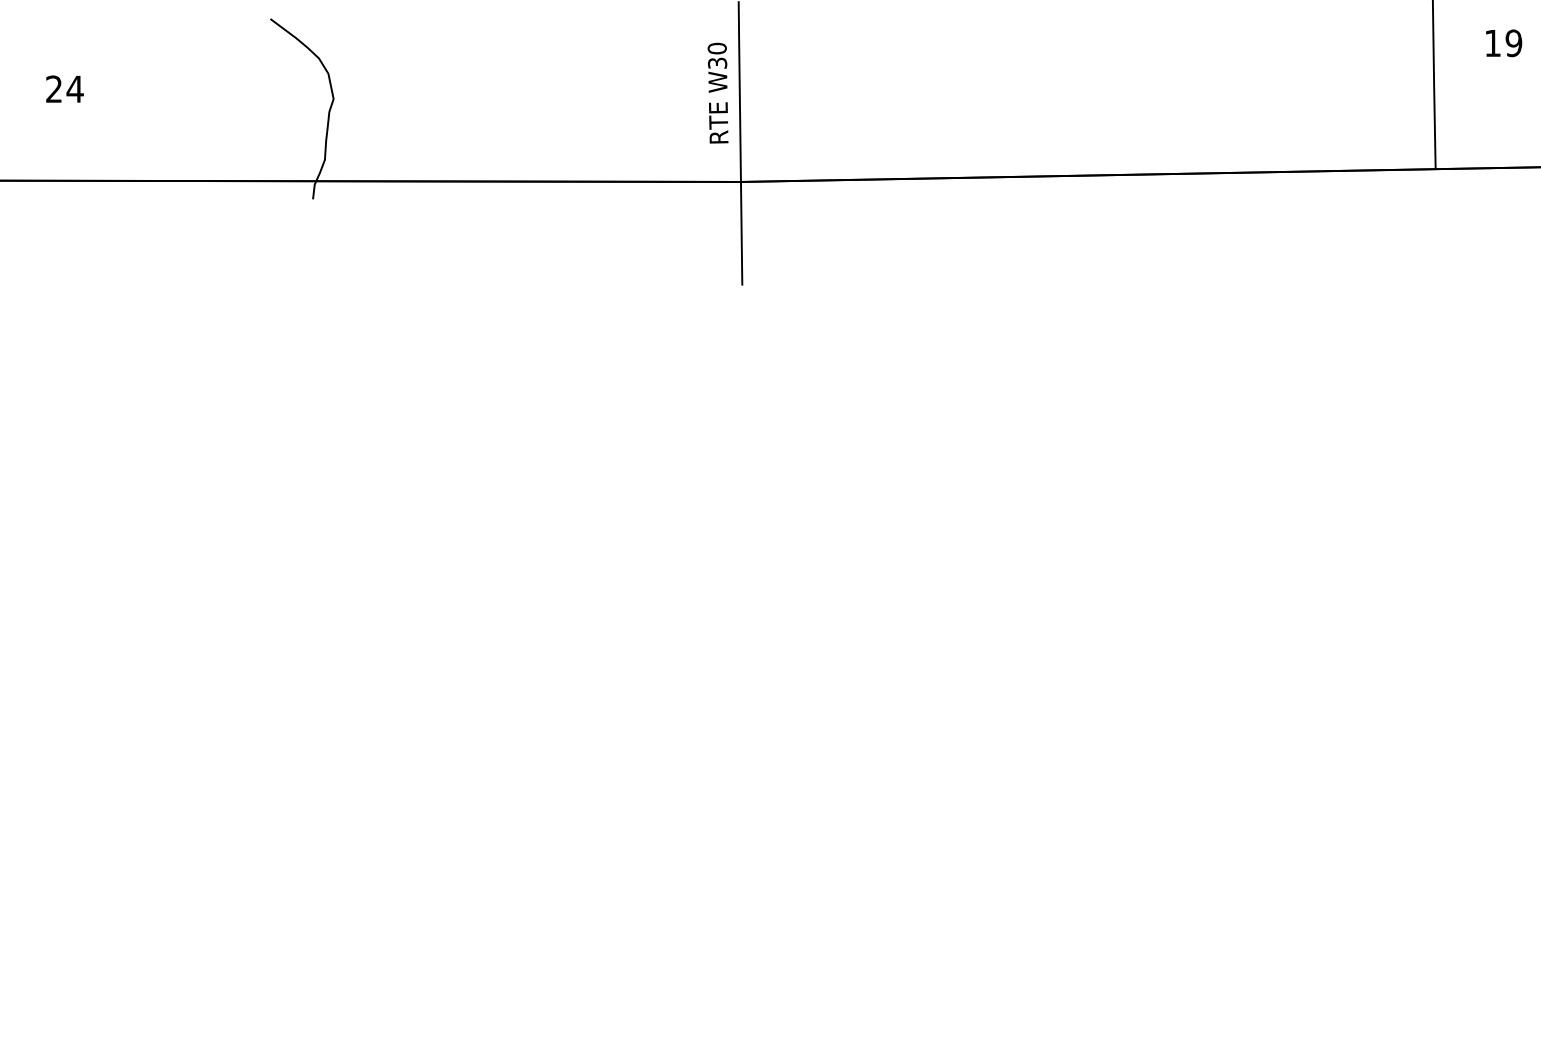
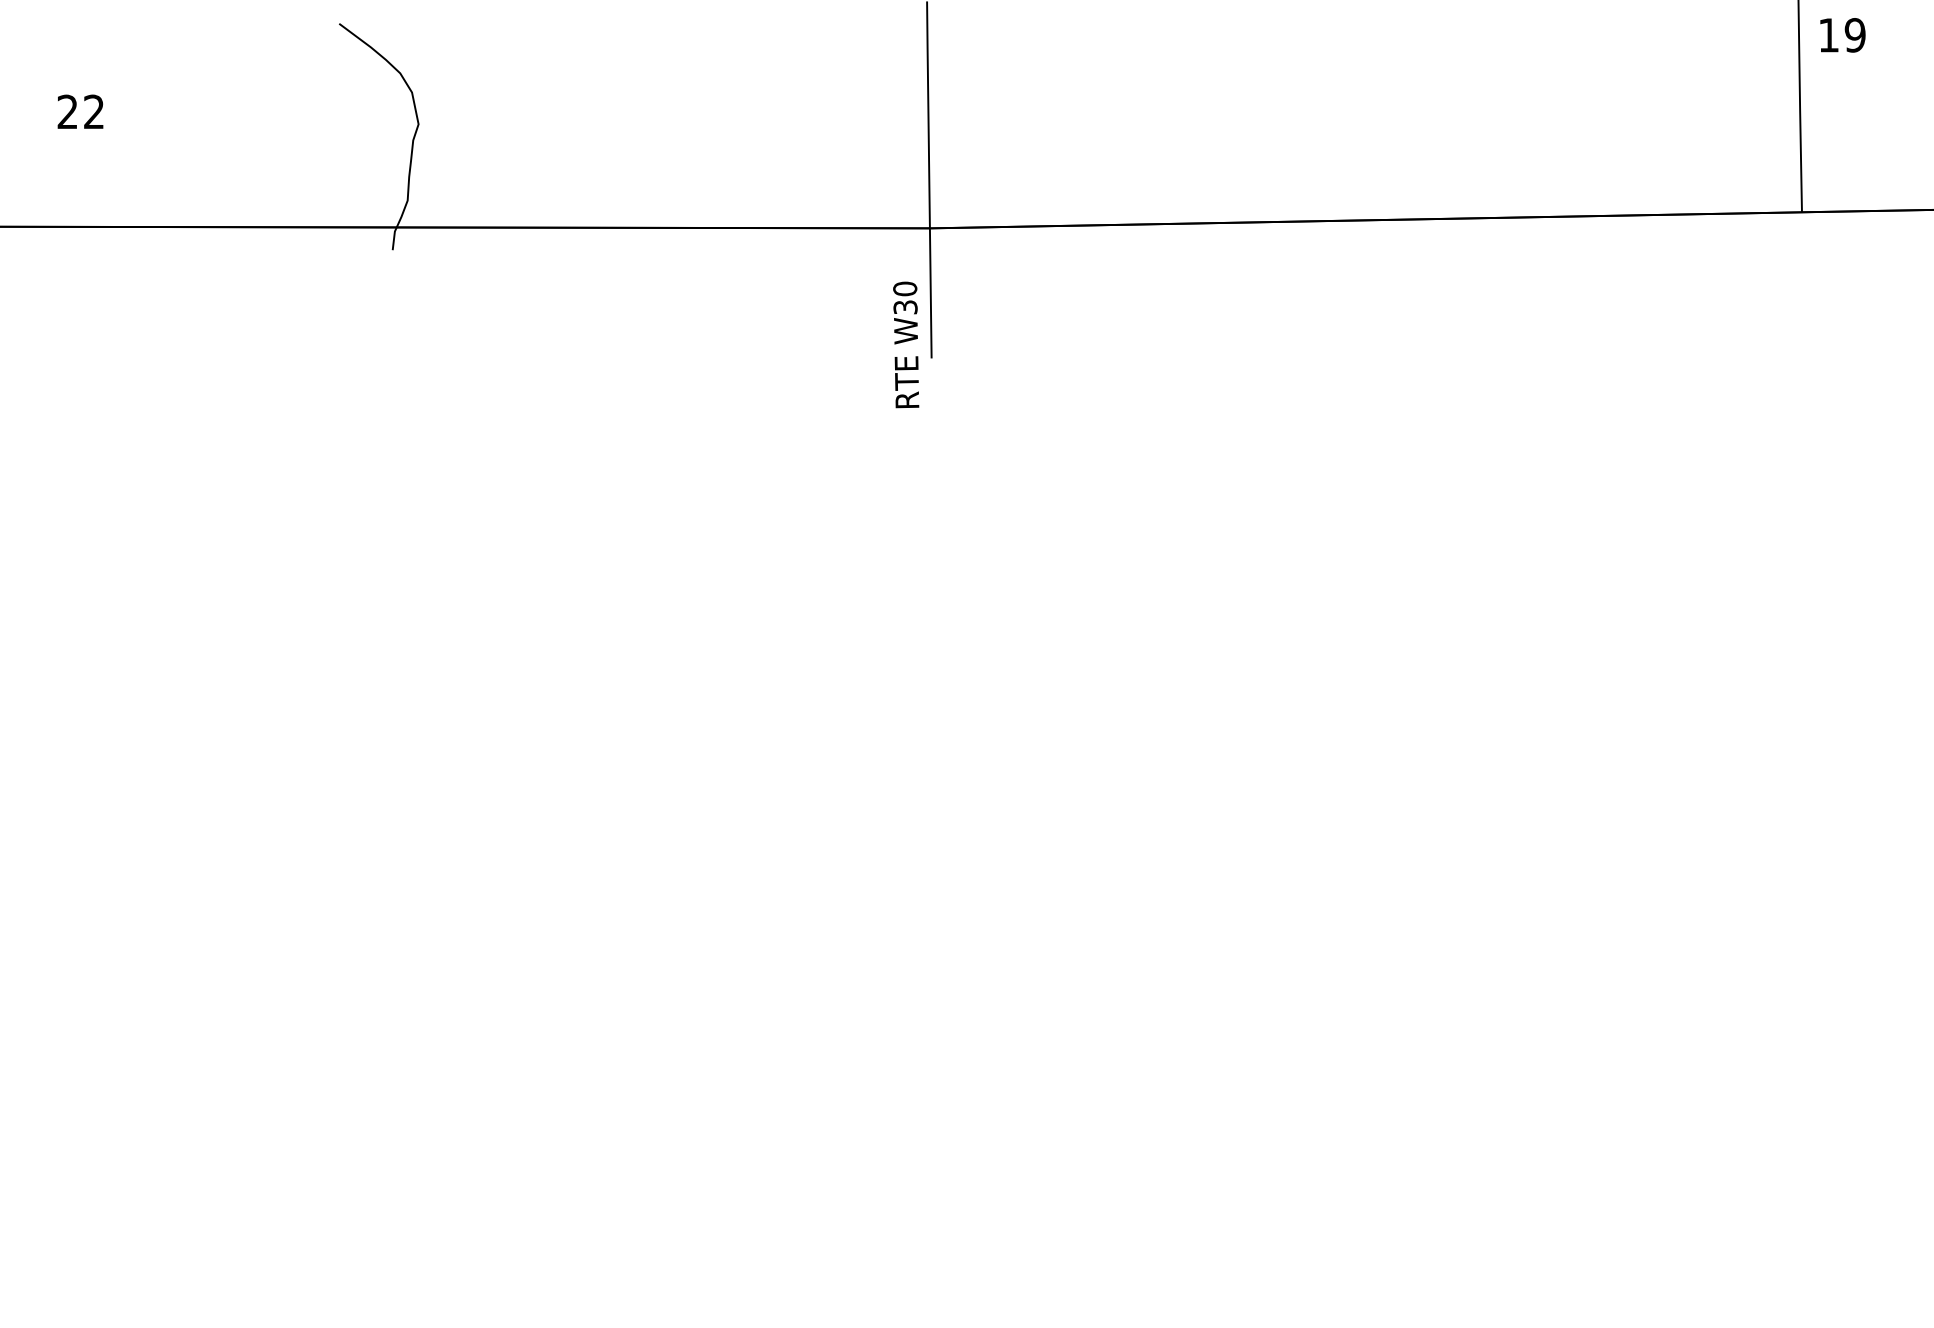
text: (1503, 43) -> (1842, 35), moved
text: (75, 88) -> (94, 111), 24 -> 22
text: (718, 92) -> (906, 344), moved

